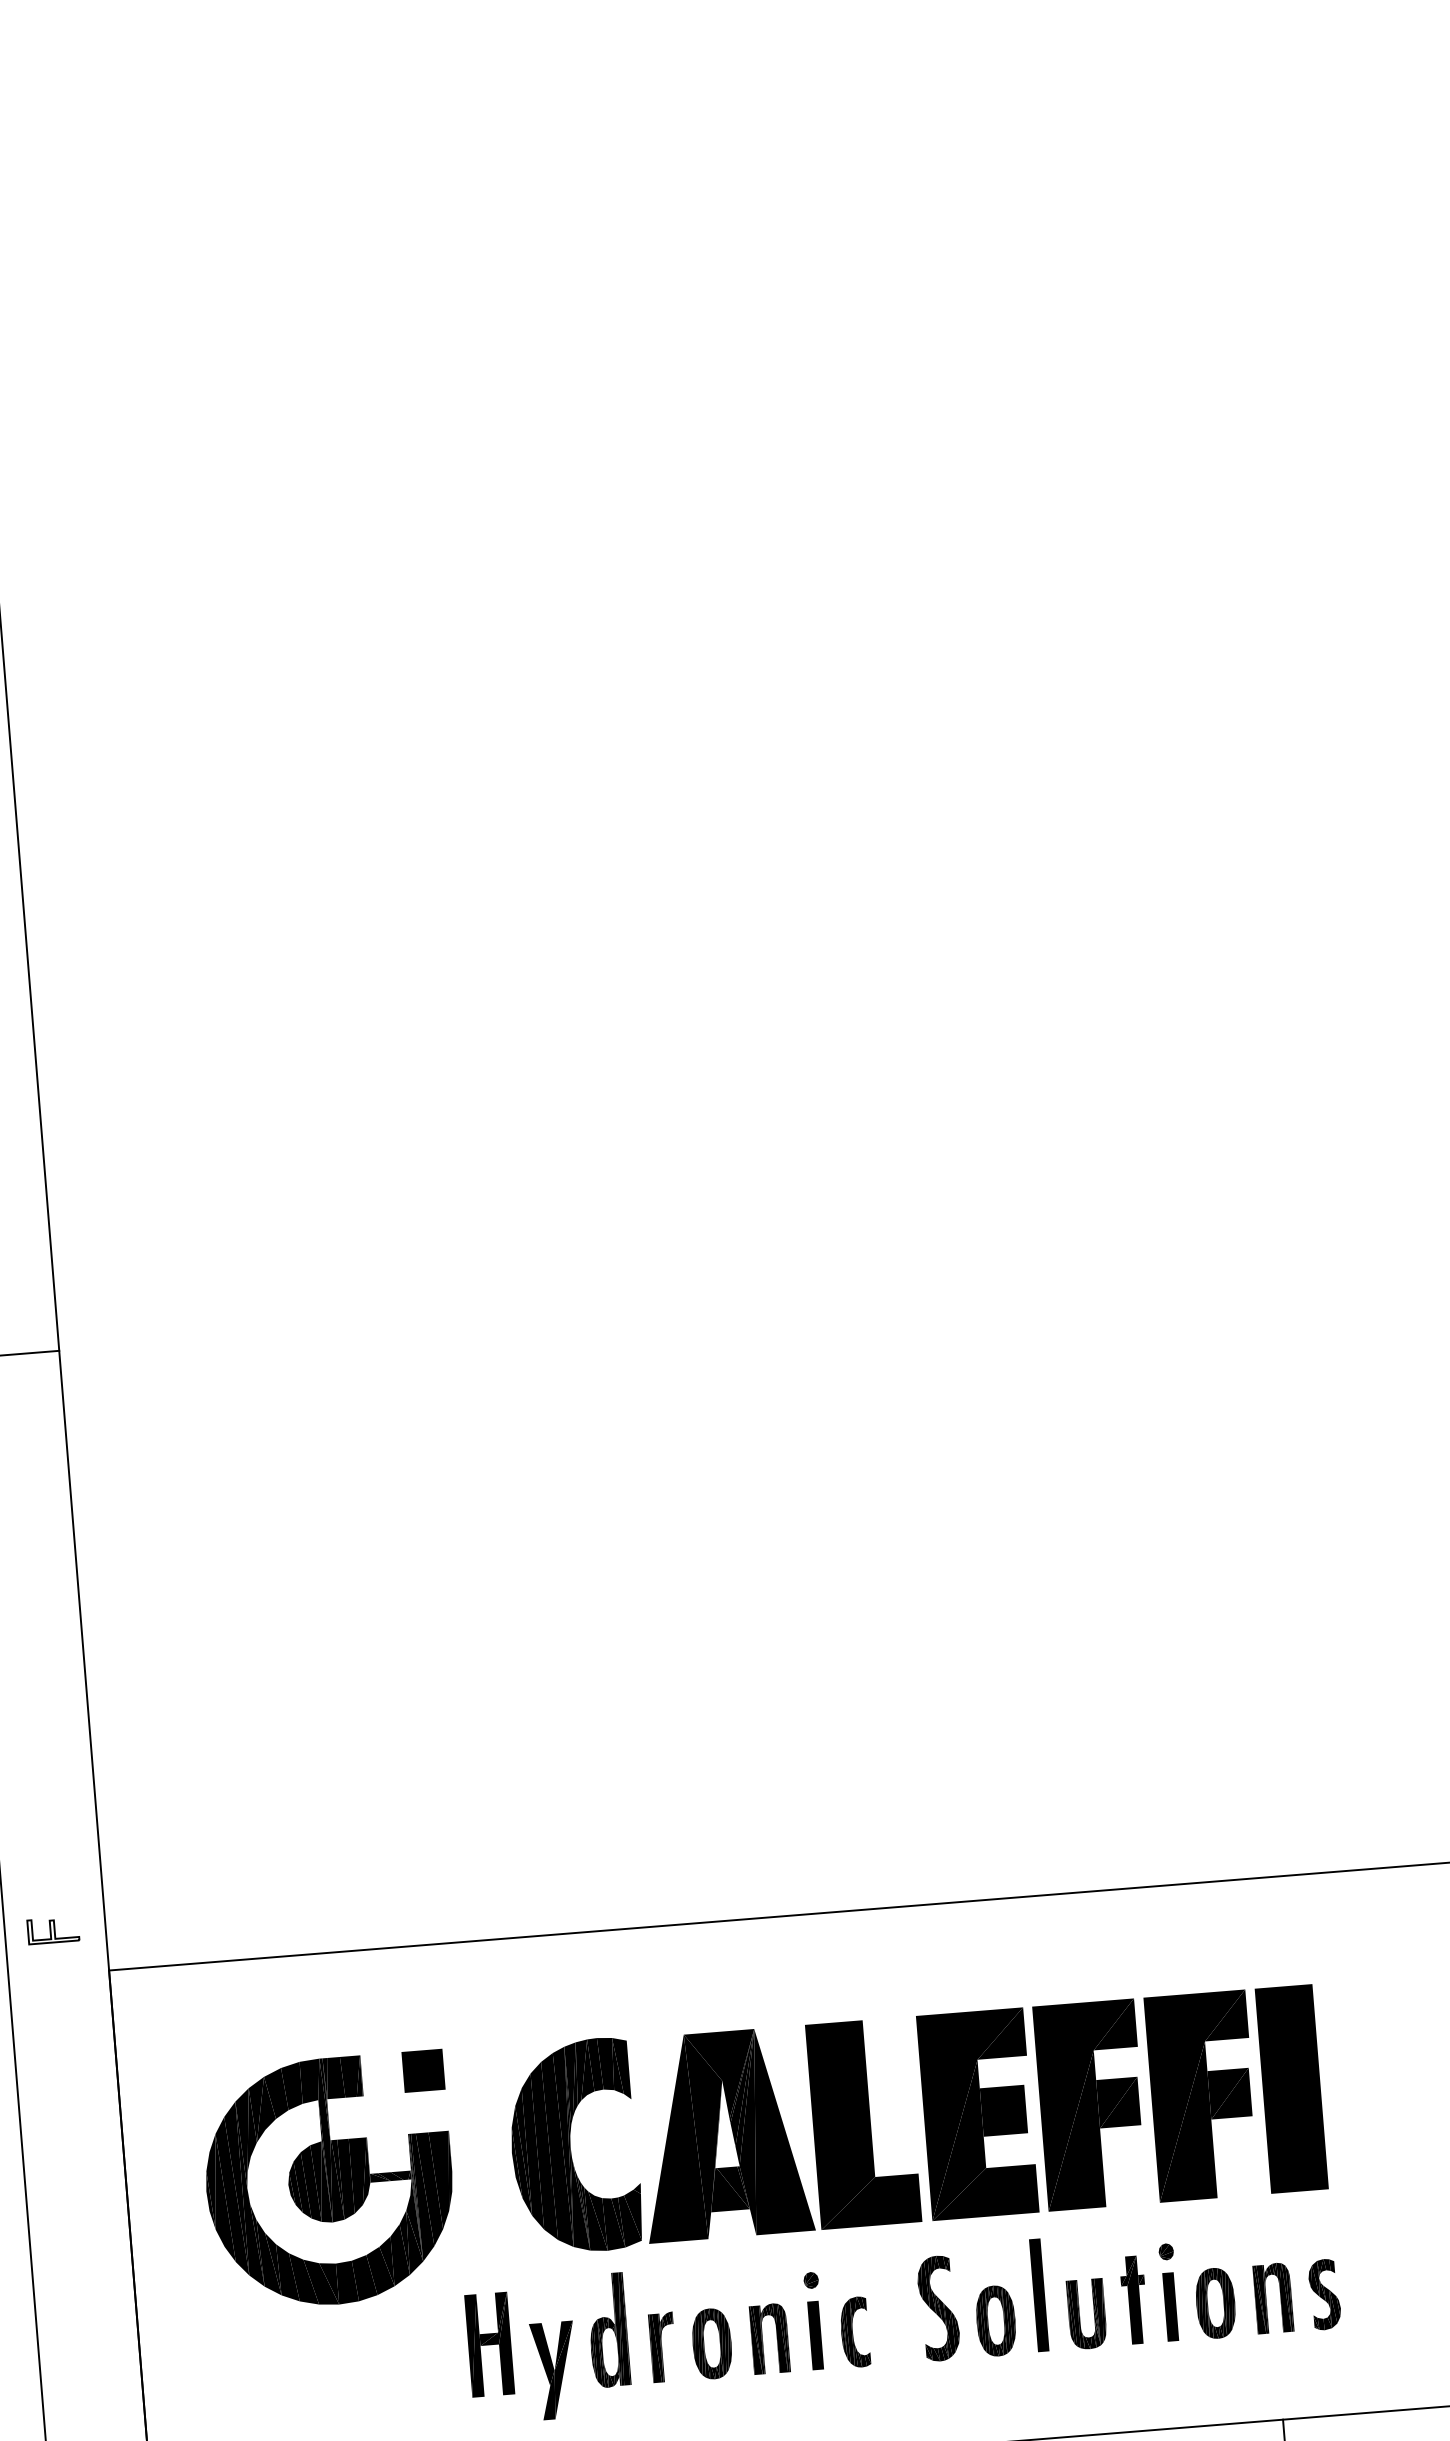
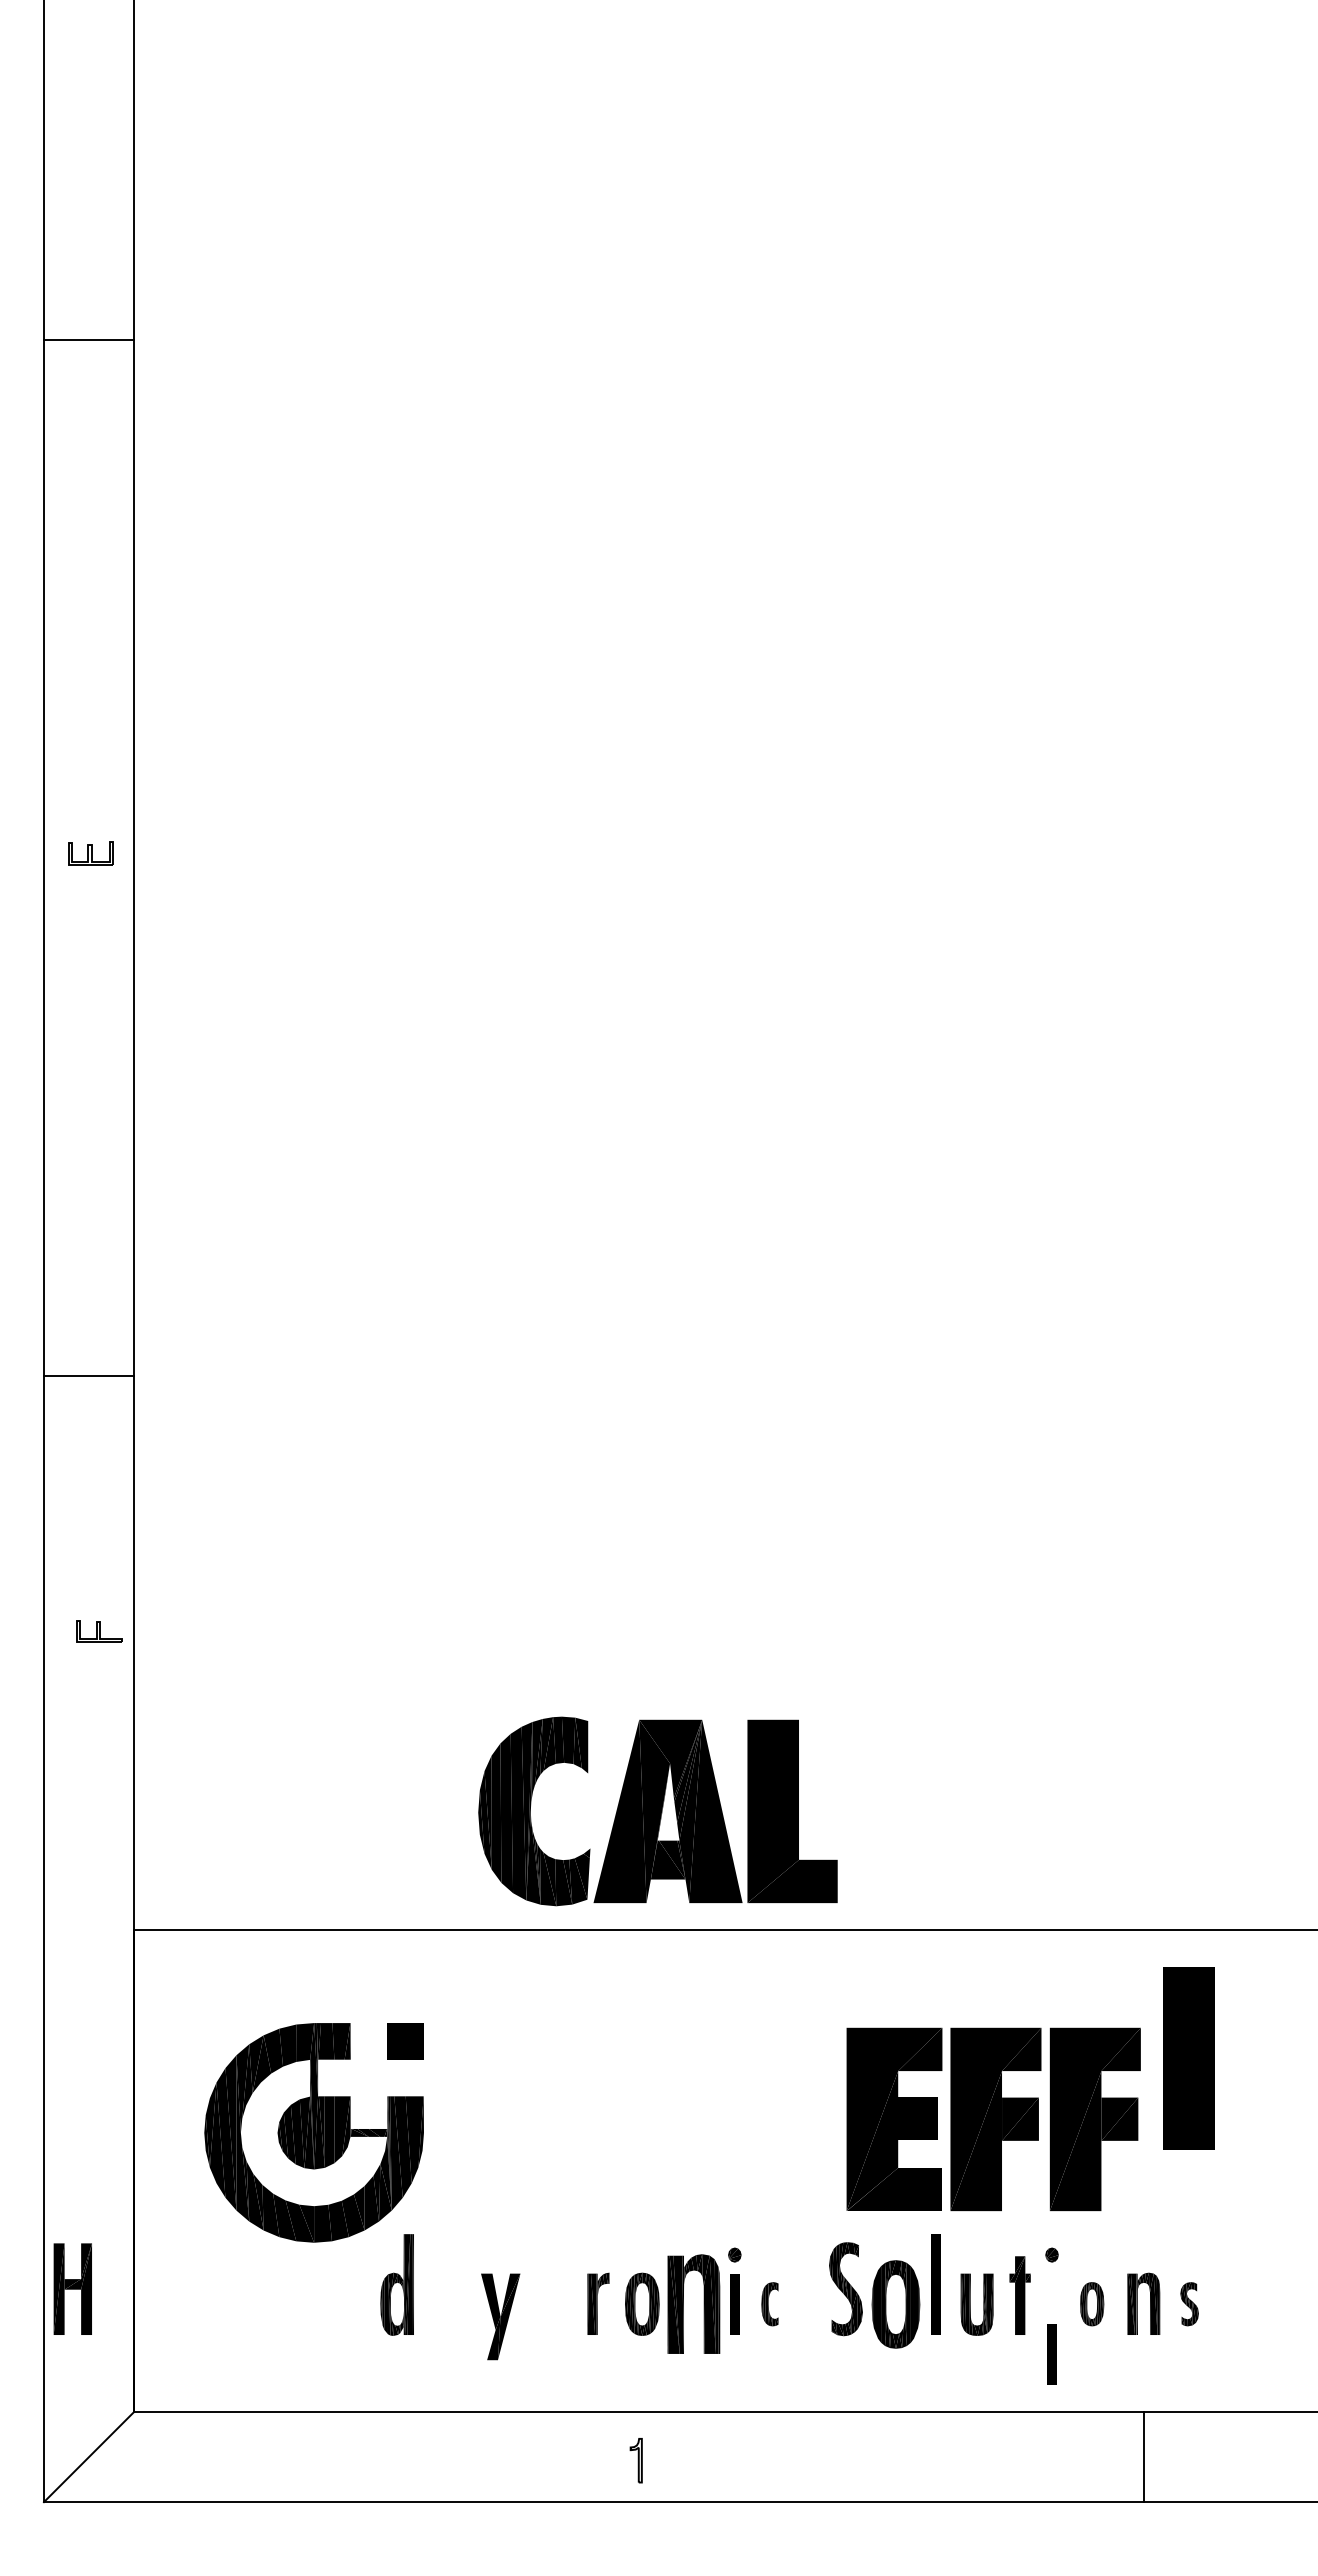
part: (53, 1930) -> (99, 1631), moved
part: (1291, 2089) -> (1188, 2058), moved
part: (712, 2135) -> (657, 1811), moved
part: (1324, 2293) -> (1189, 2303), size x0.7
part: (1214, 2302) -> (1091, 2303), size x0.7
part: (1170, 2307) -> (1051, 2354), moved
part: (995, 2320) -> (895, 2303), size x1.4
part: (607, 2329) -> (396, 2284), moved
part: (854, 2331) -> (769, 2303), size x0.7
part: (769, 2338) -> (693, 2303), size x1.6
part: (489, 2343) -> (72, 2288), moved

